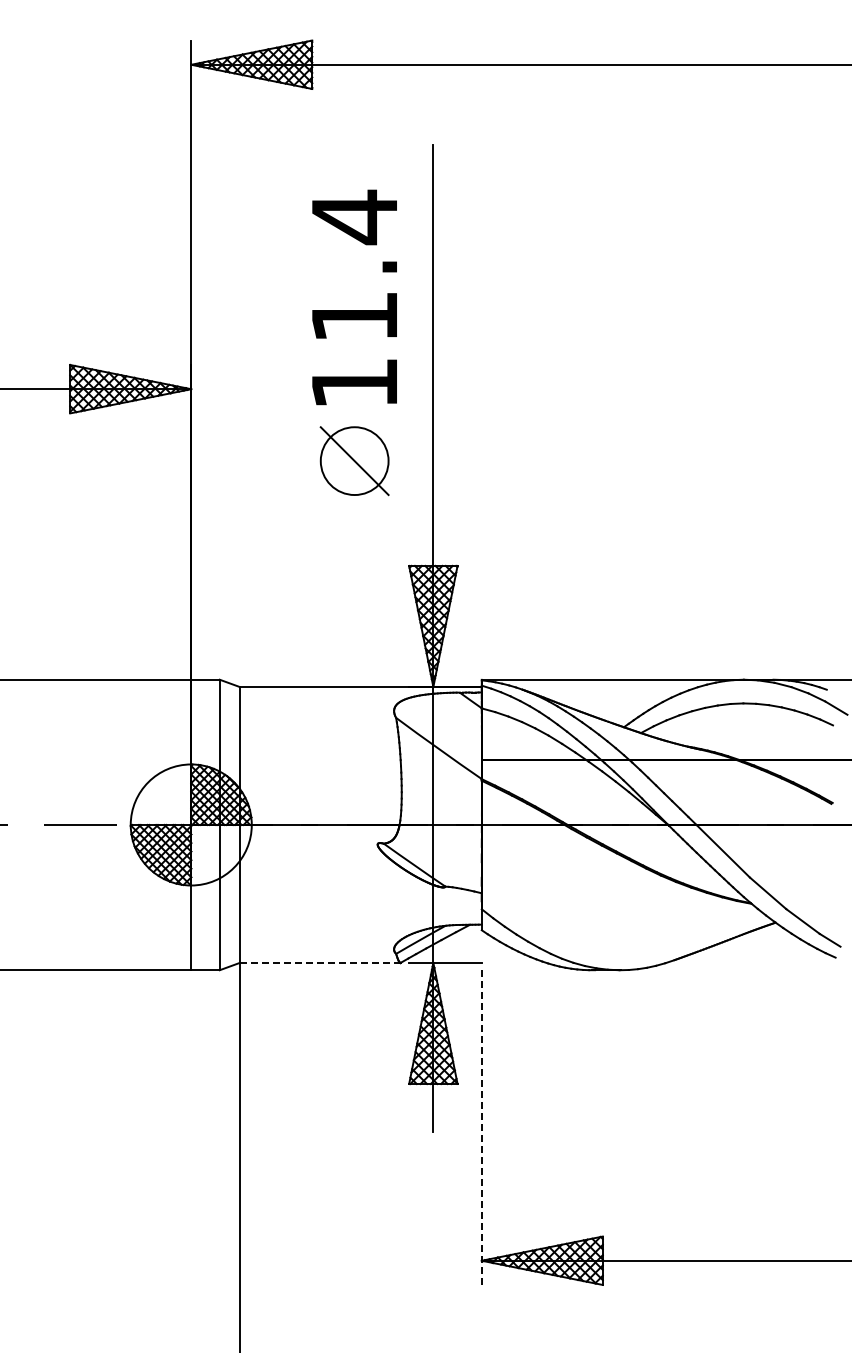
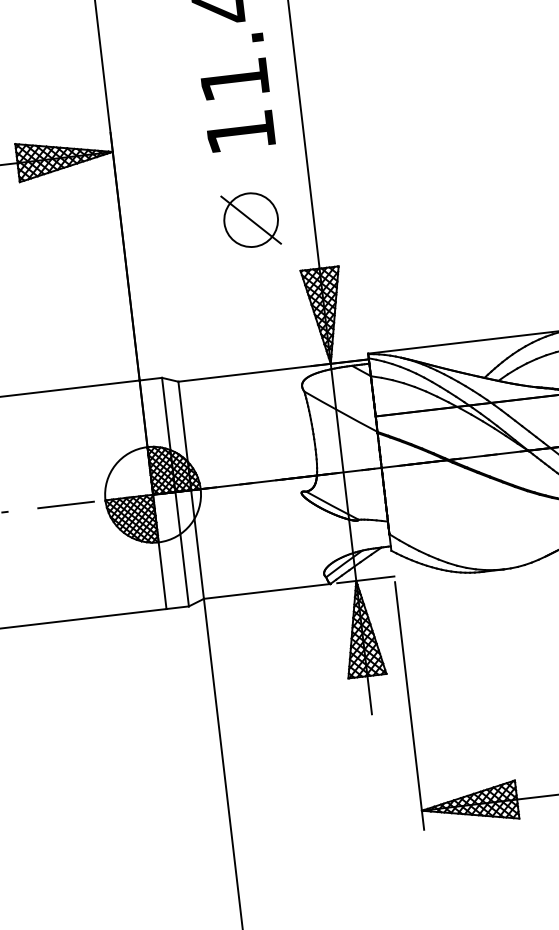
part: (354, 461) -> (251, 220), moved
line: (320, 962) -> (267, 591), dashed -> solid
line: (481, 1128) -> (409, 706), dashed -> solid

